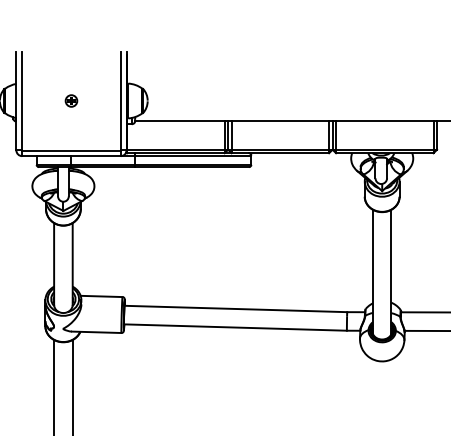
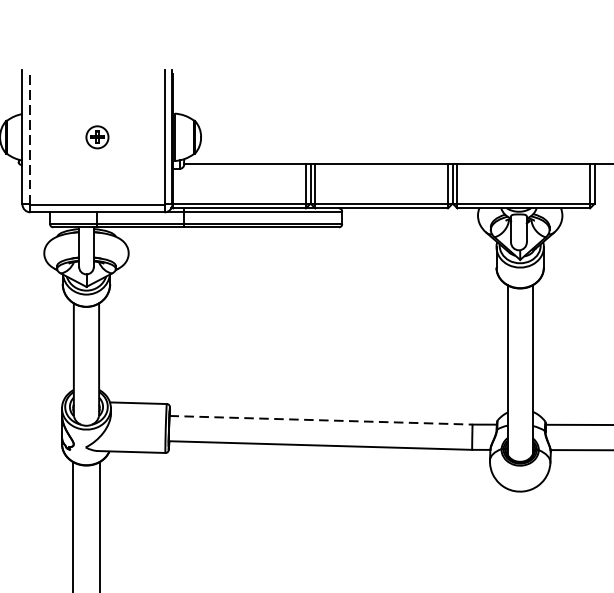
line: (21, 100) -> (29, 136), solid -> dashed
part: (71, 100) -> (97, 136), size x1.4
line: (236, 309) -> (321, 420), solid -> dashed

